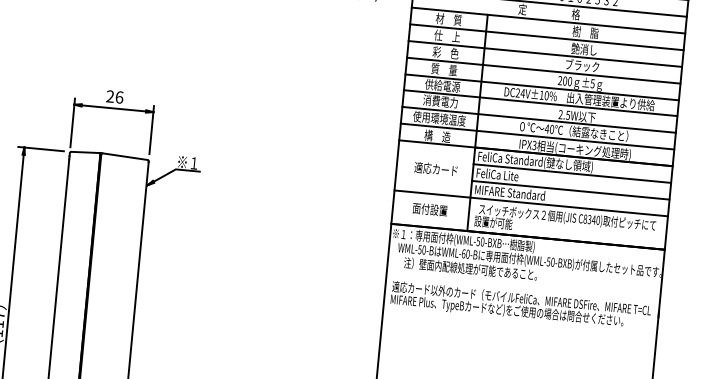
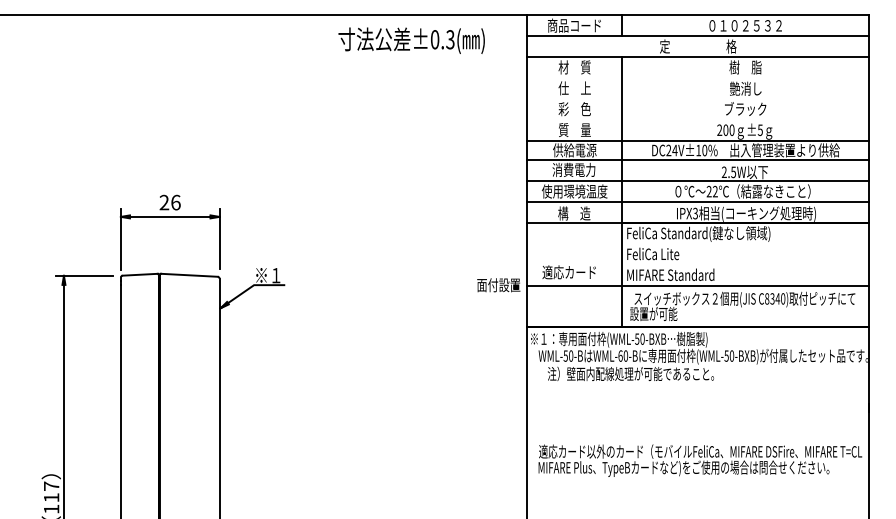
line: (547, 37) -> (698, 78), removed
line: (545, 53) -> (698, 98), removed
line: (544, 70) -> (698, 119), removed
text: (548, 129) -> (711, 191), 40 -> 22
text: (435, 169) -> (568, 272), moved
line: (572, 173) -> (745, 243), removed
line: (570, 190) -> (745, 264), removed
text: (429, 209) -> (498, 285), moved
text: (520, 305) -> (700, 460), moved

